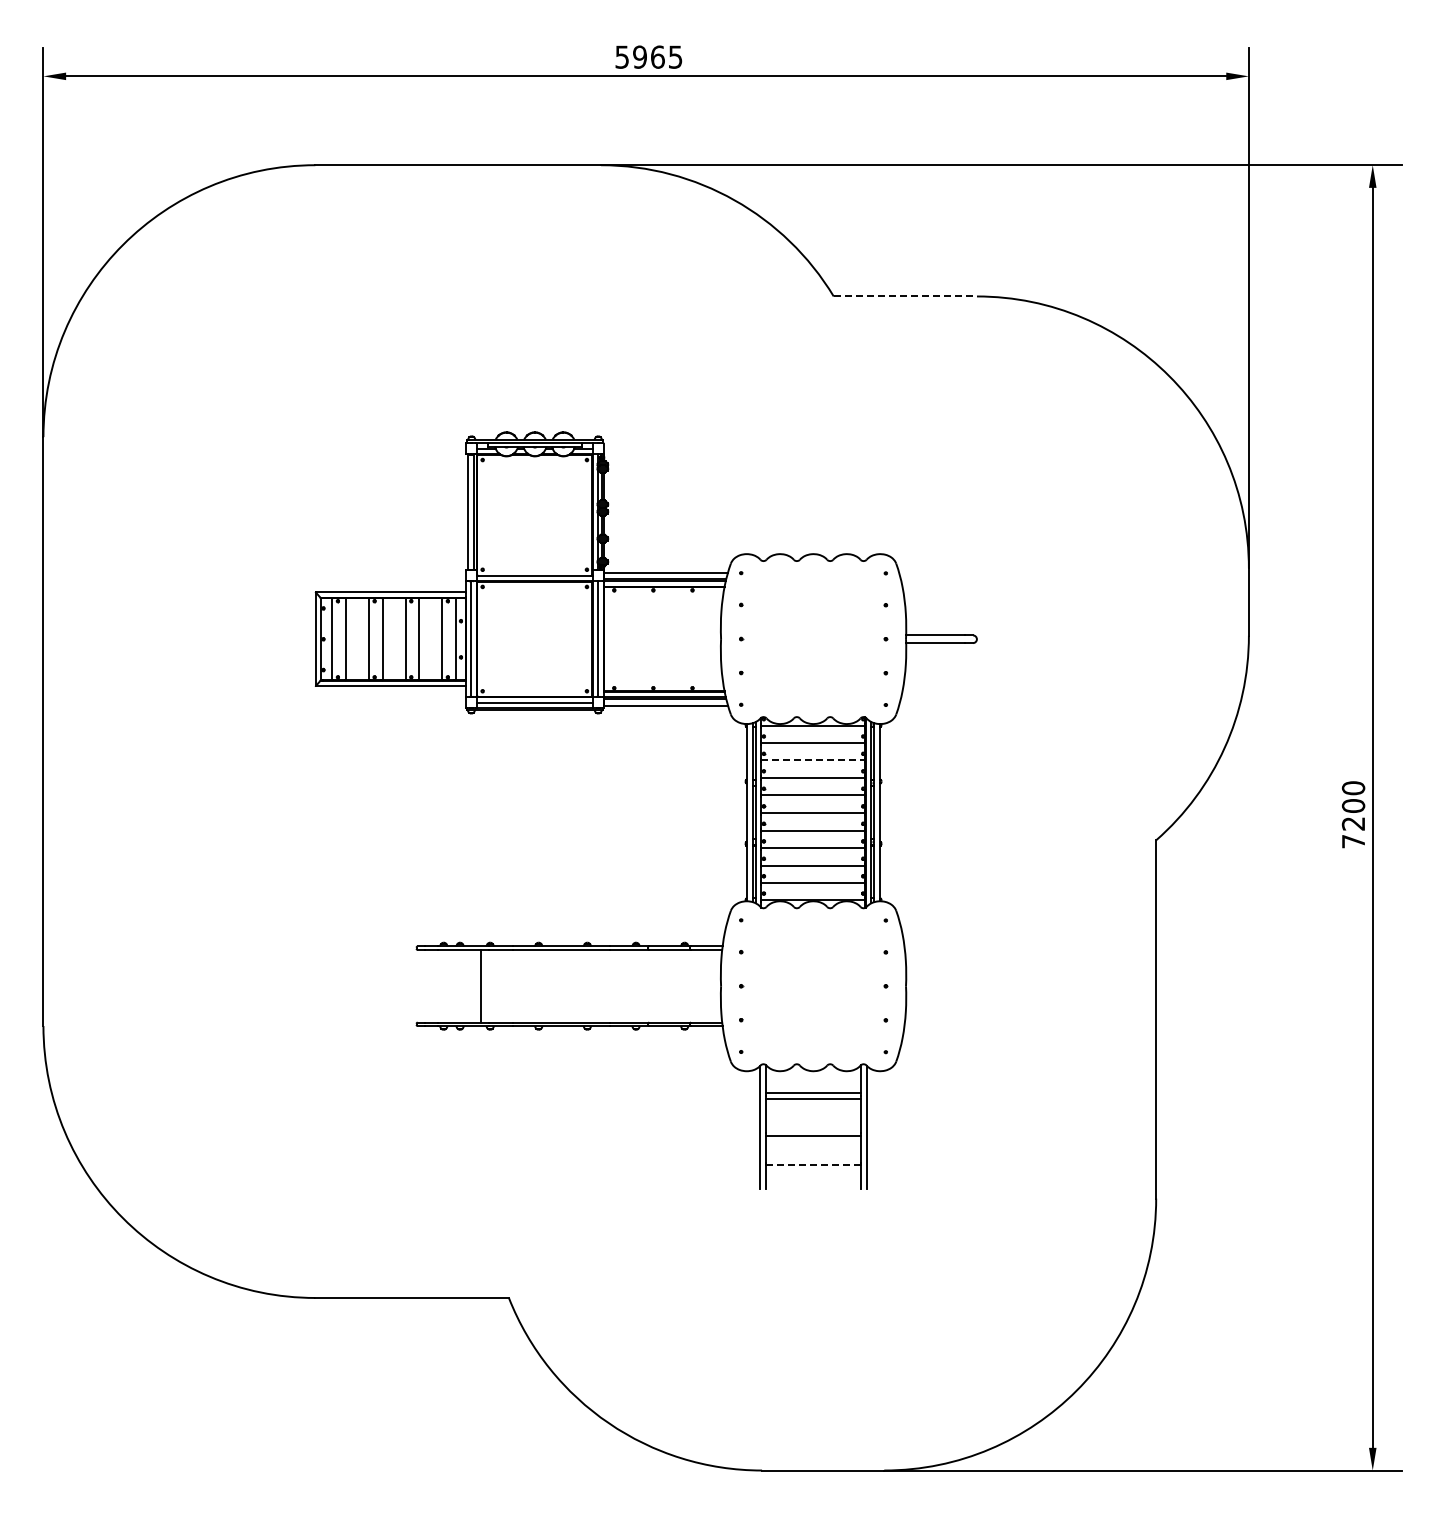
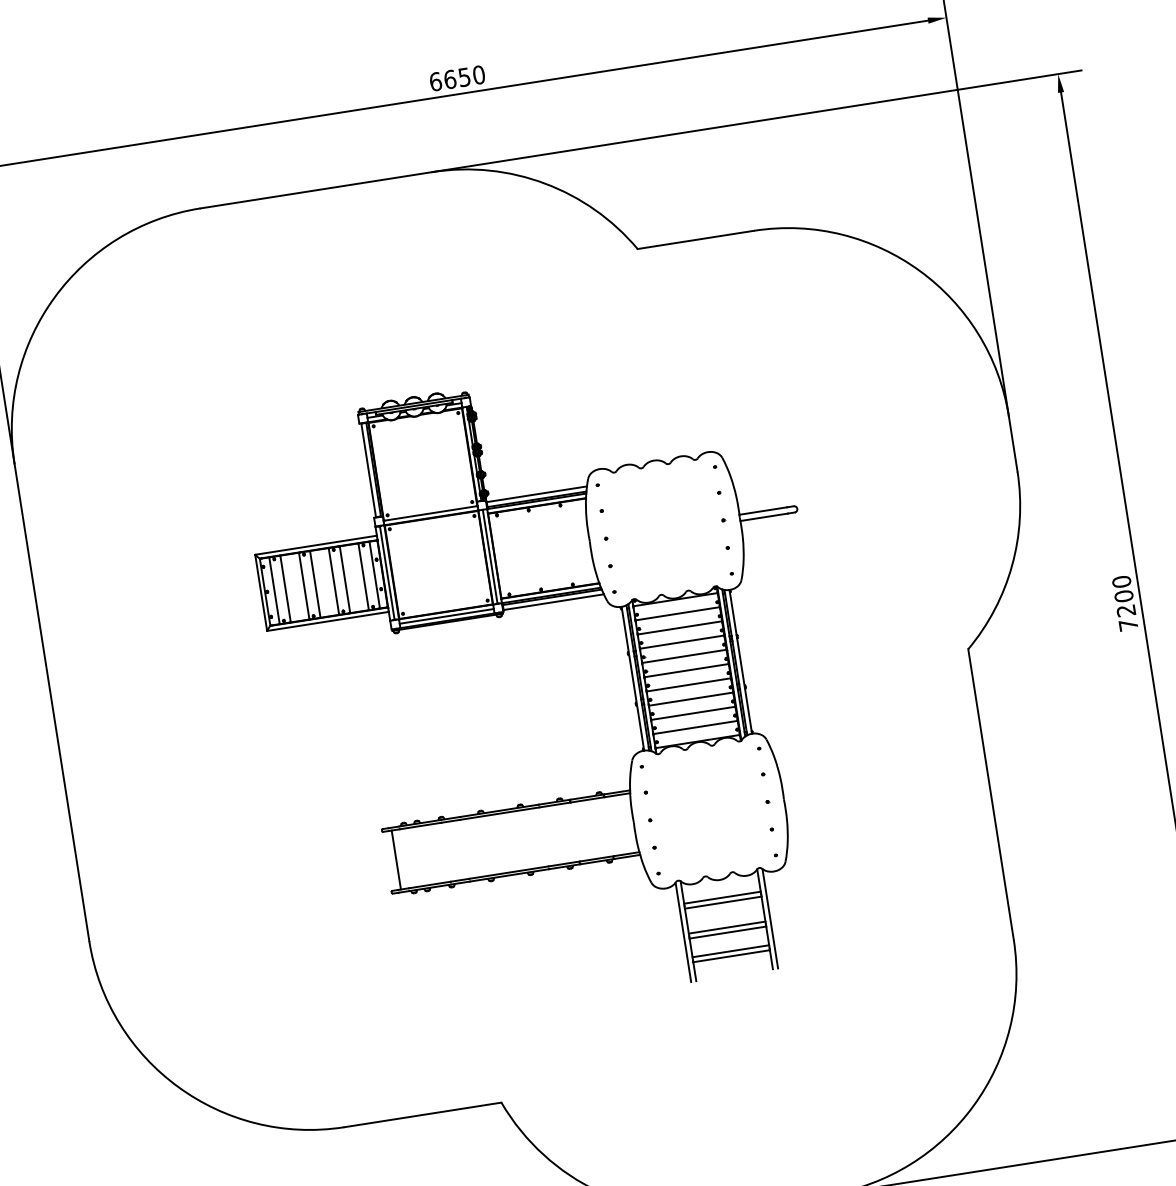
text: (648, 56) -> (456, 77), 5965 -> 6650
line: (905, 296) -> (695, 239), dashed -> solid
line: (813, 760) -> (680, 627), dashed -> solid
line: (481, 985) -> (396, 859), moved
line: (813, 1129) -> (727, 927), added
line: (813, 1159) -> (730, 951), added
line: (813, 1165) -> (731, 956), dashed -> solid

